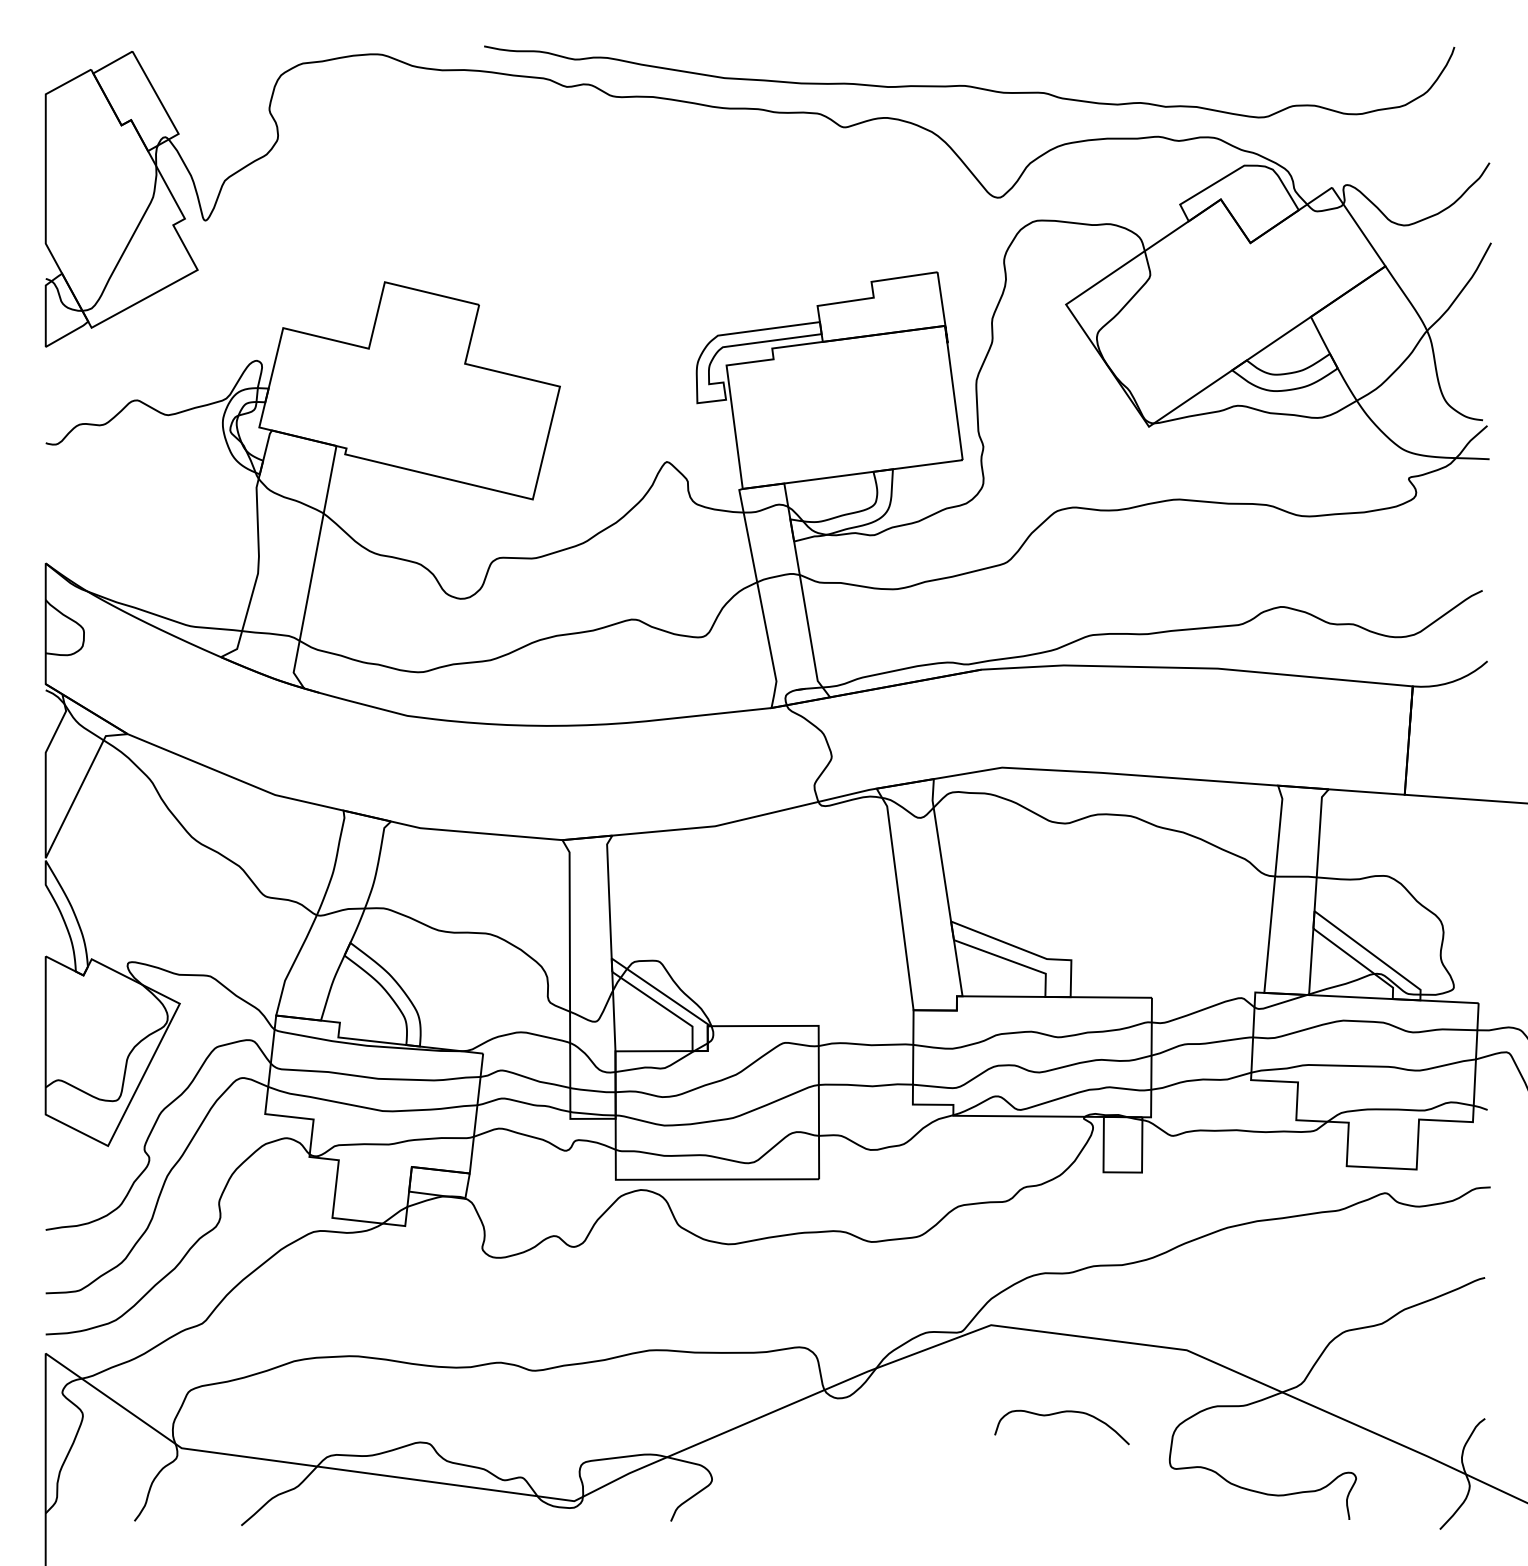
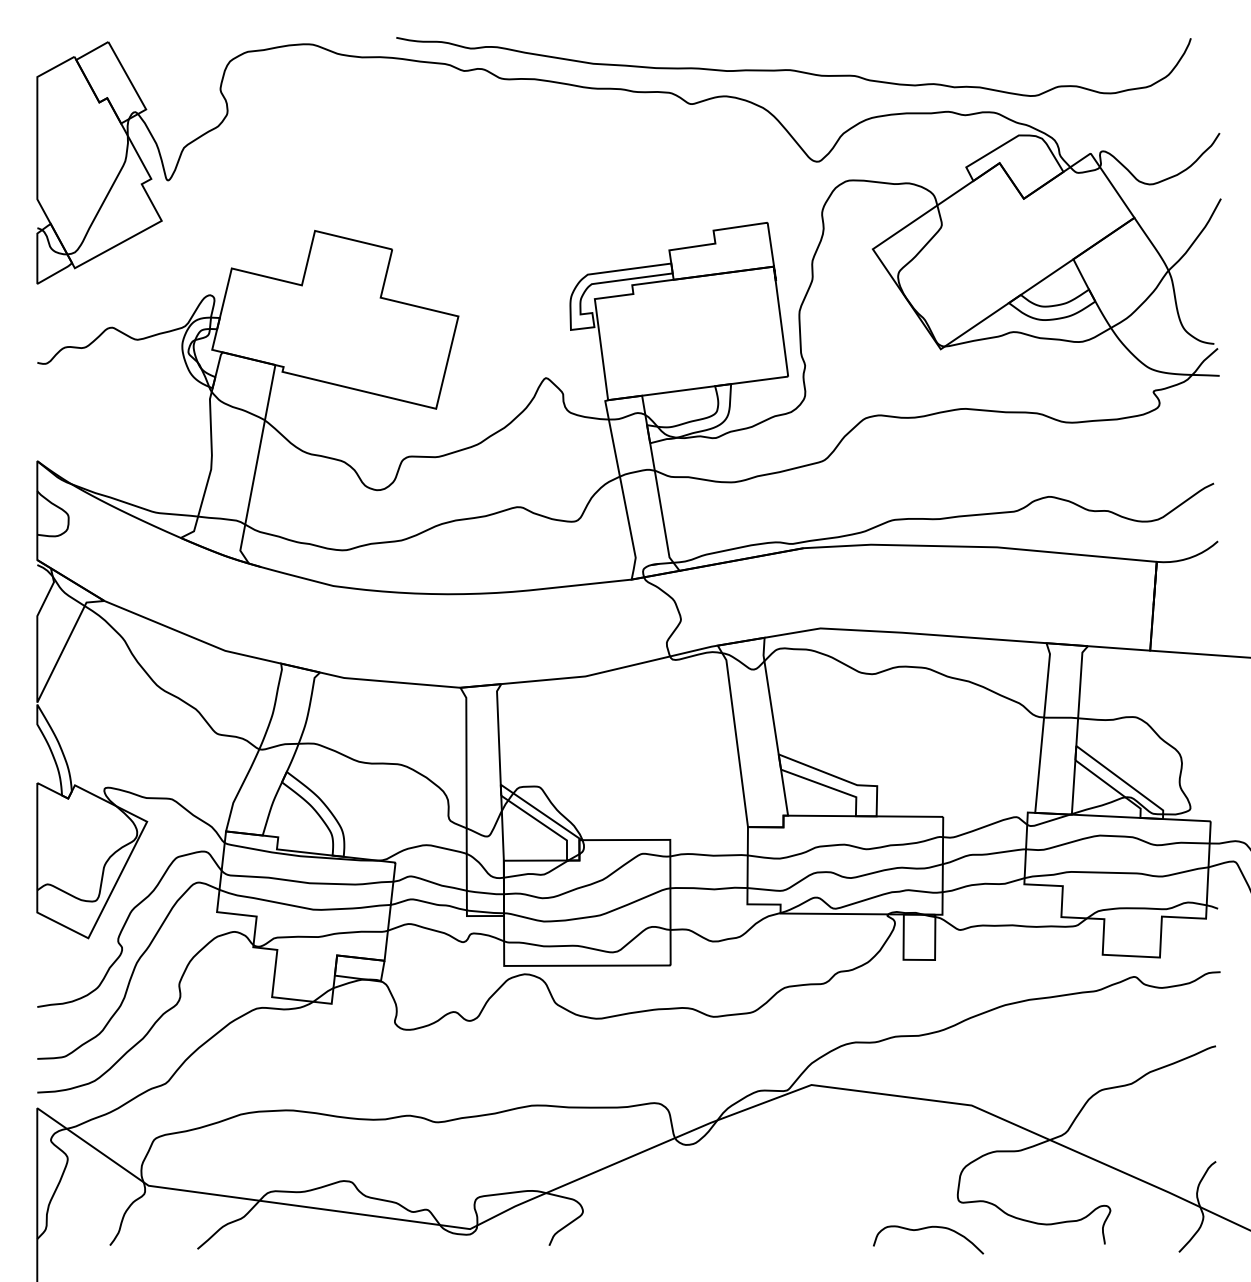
curve: (1056, 1414) -> (923, 1229), moved

